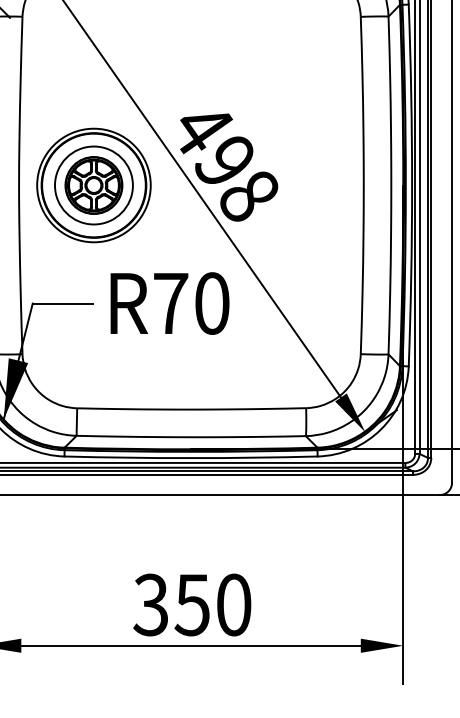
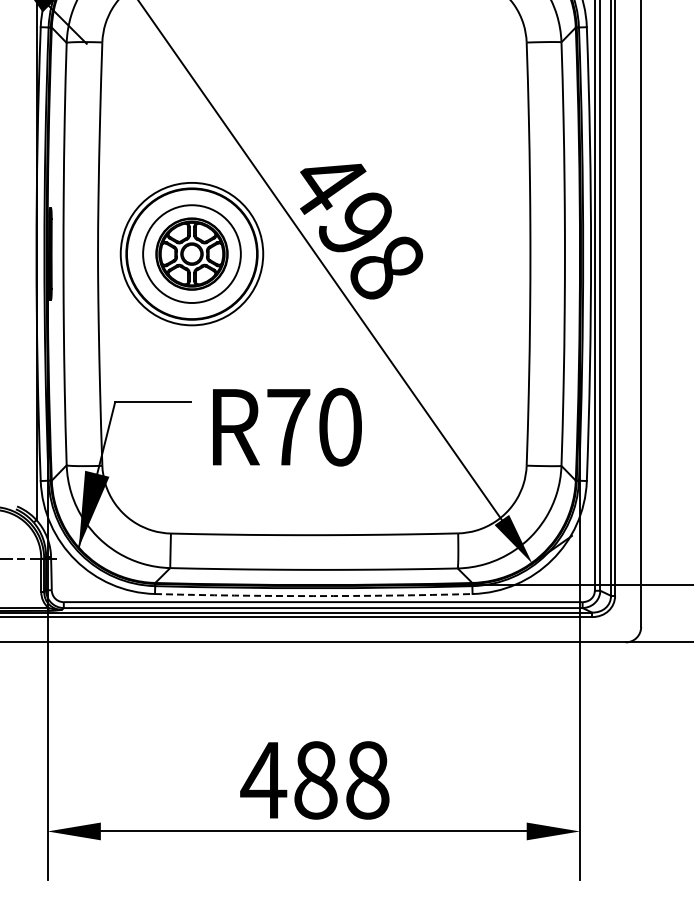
text: (170, 303) -> (287, 426), moved
arc: (190, 458) -> (313, 596), solid -> dashed
text: (191, 605) -> (314, 780), 350 -> 488

